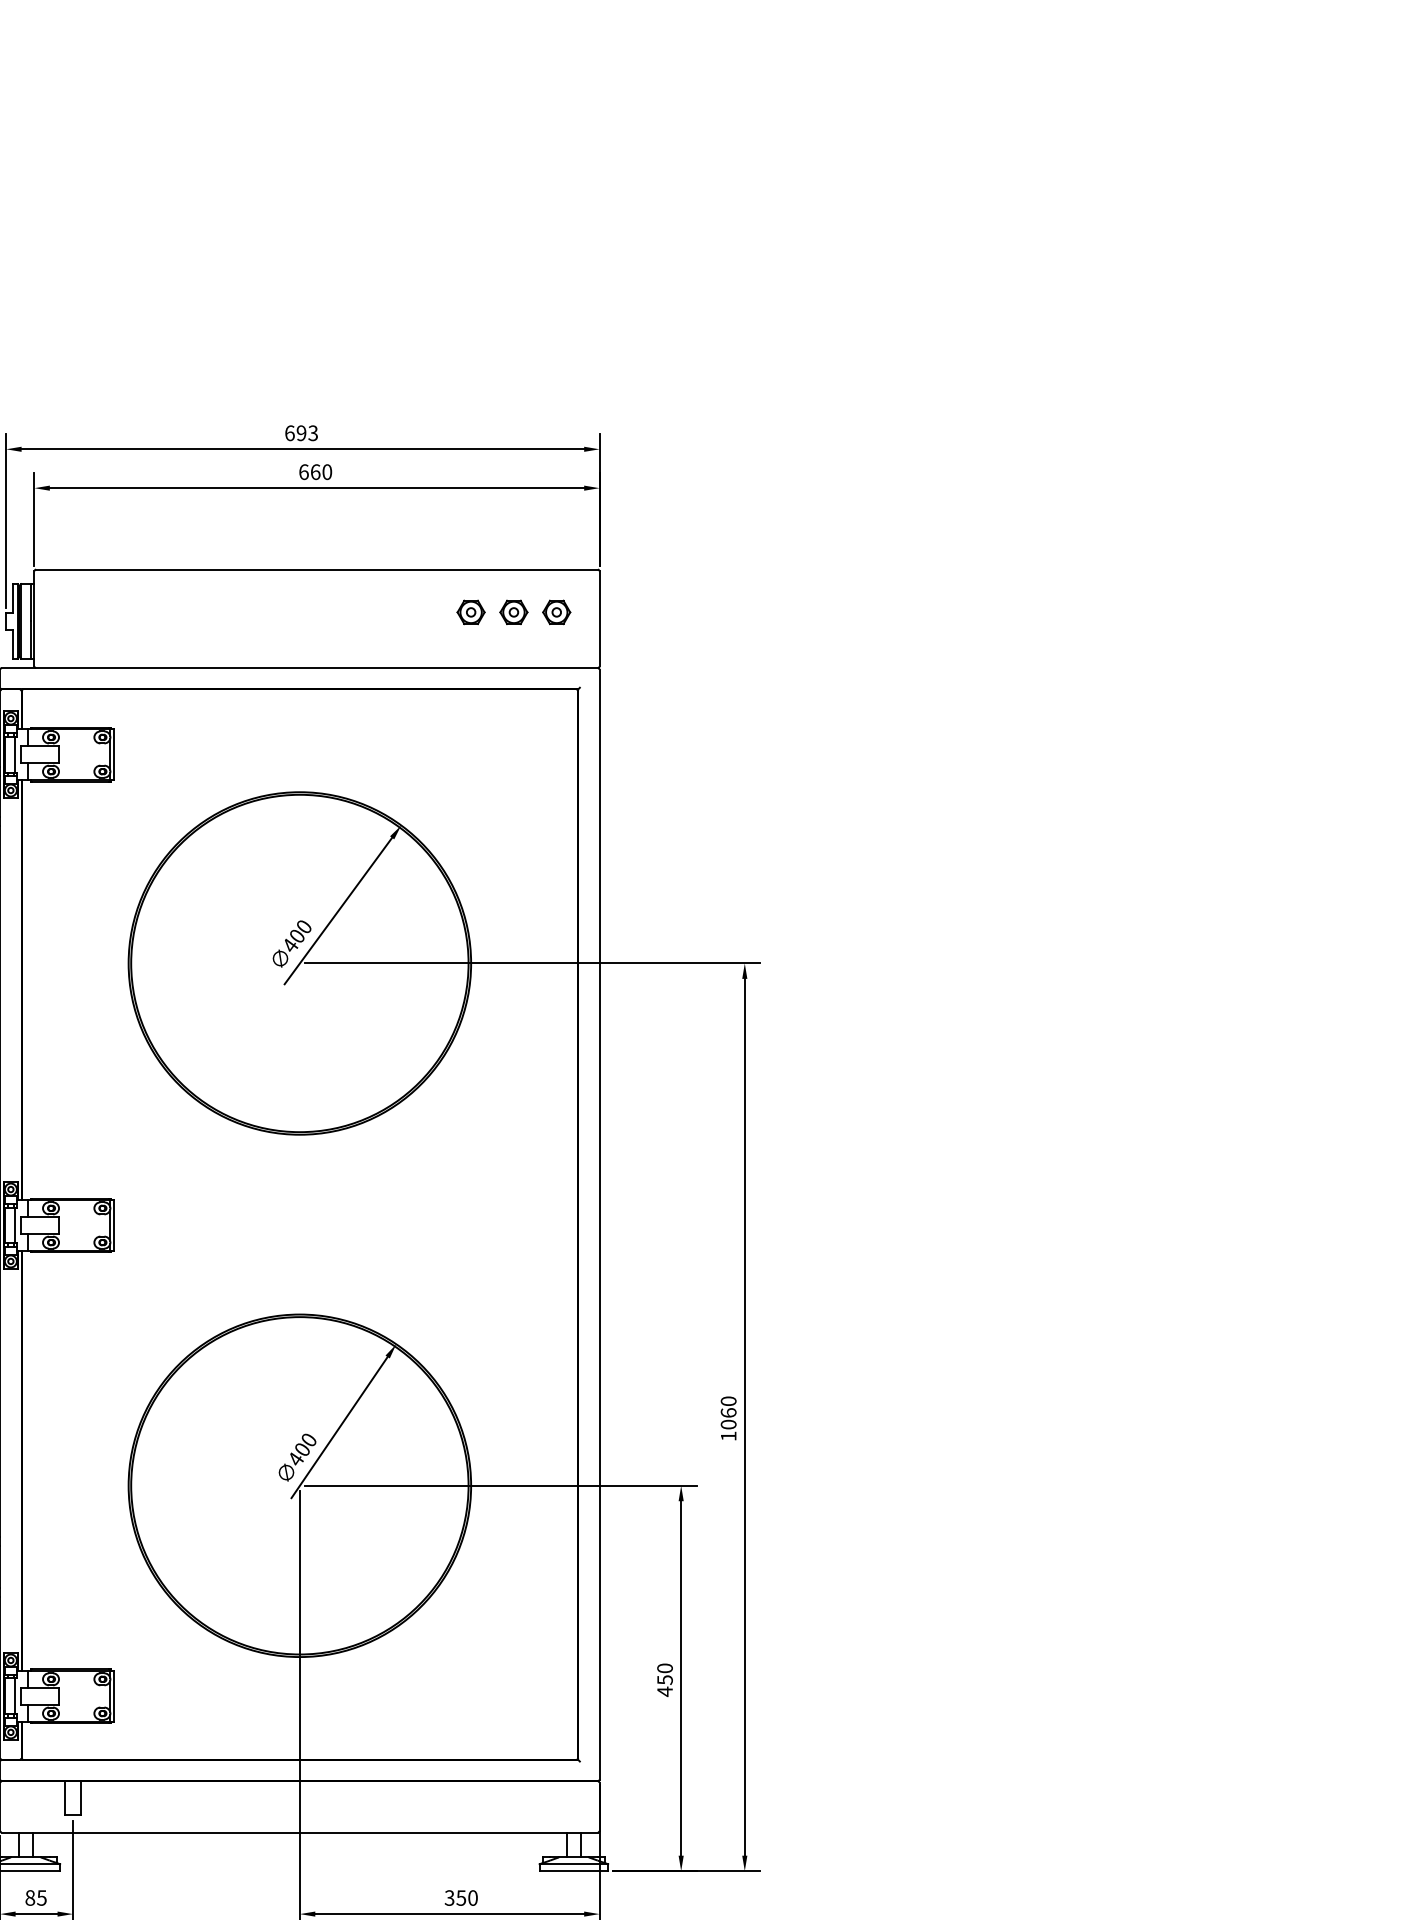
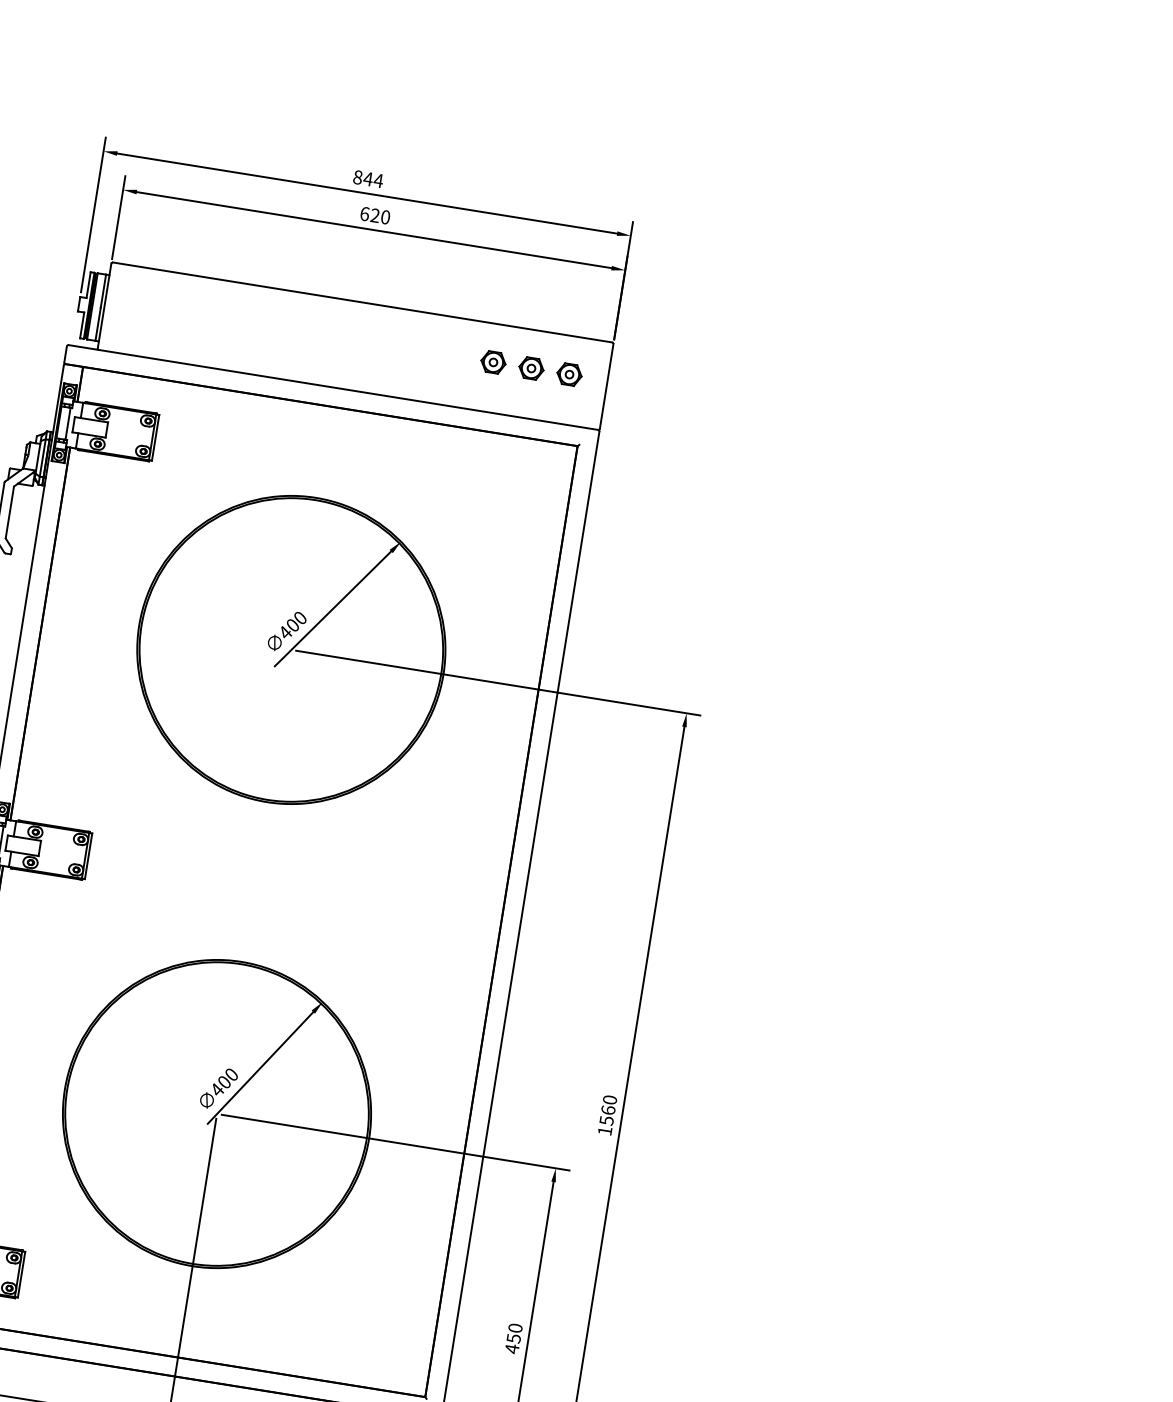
text: (301, 433) -> (368, 179), 693 -> 844
text: (315, 472) -> (375, 215), 660 -> 620
text: (728, 1424) -> (606, 1120), 1060 -> 1560

